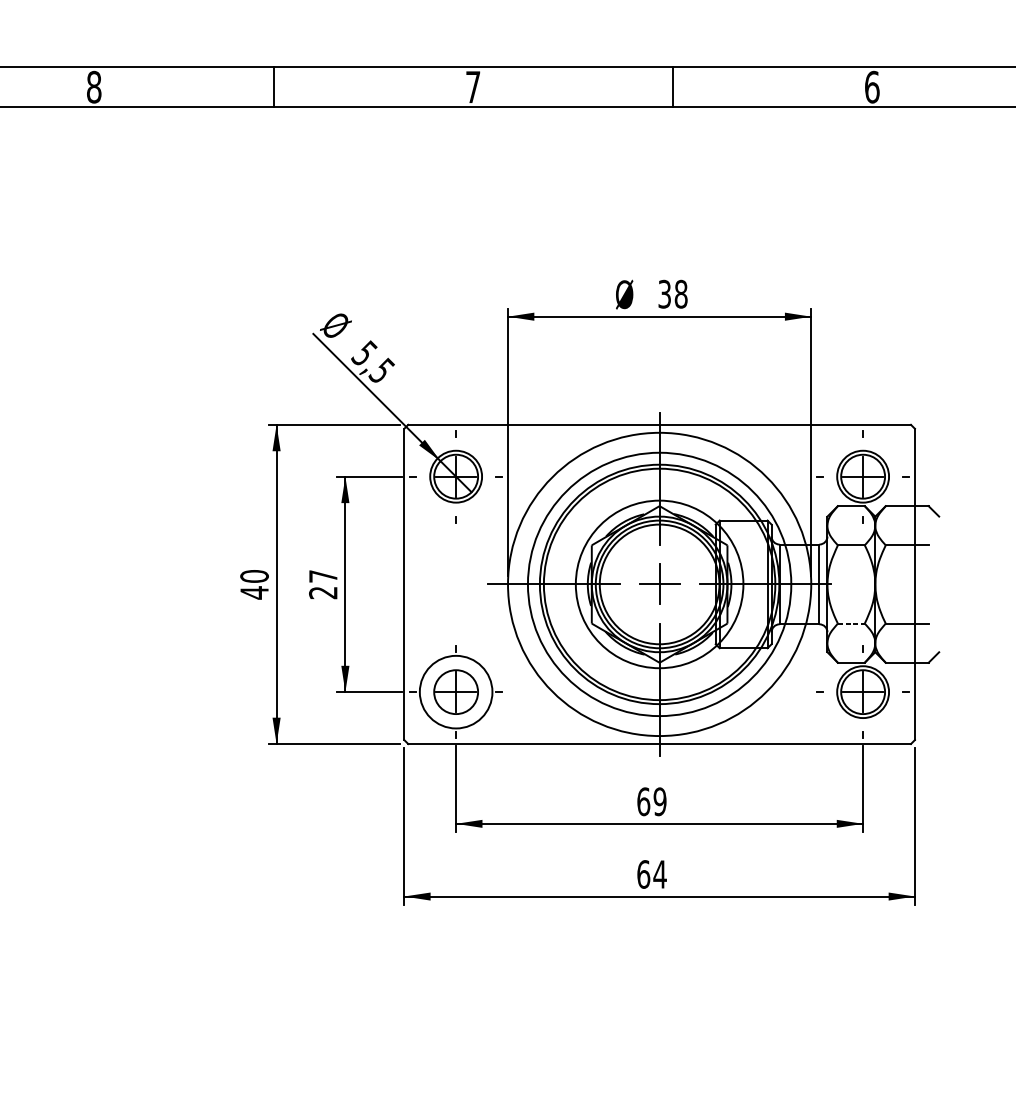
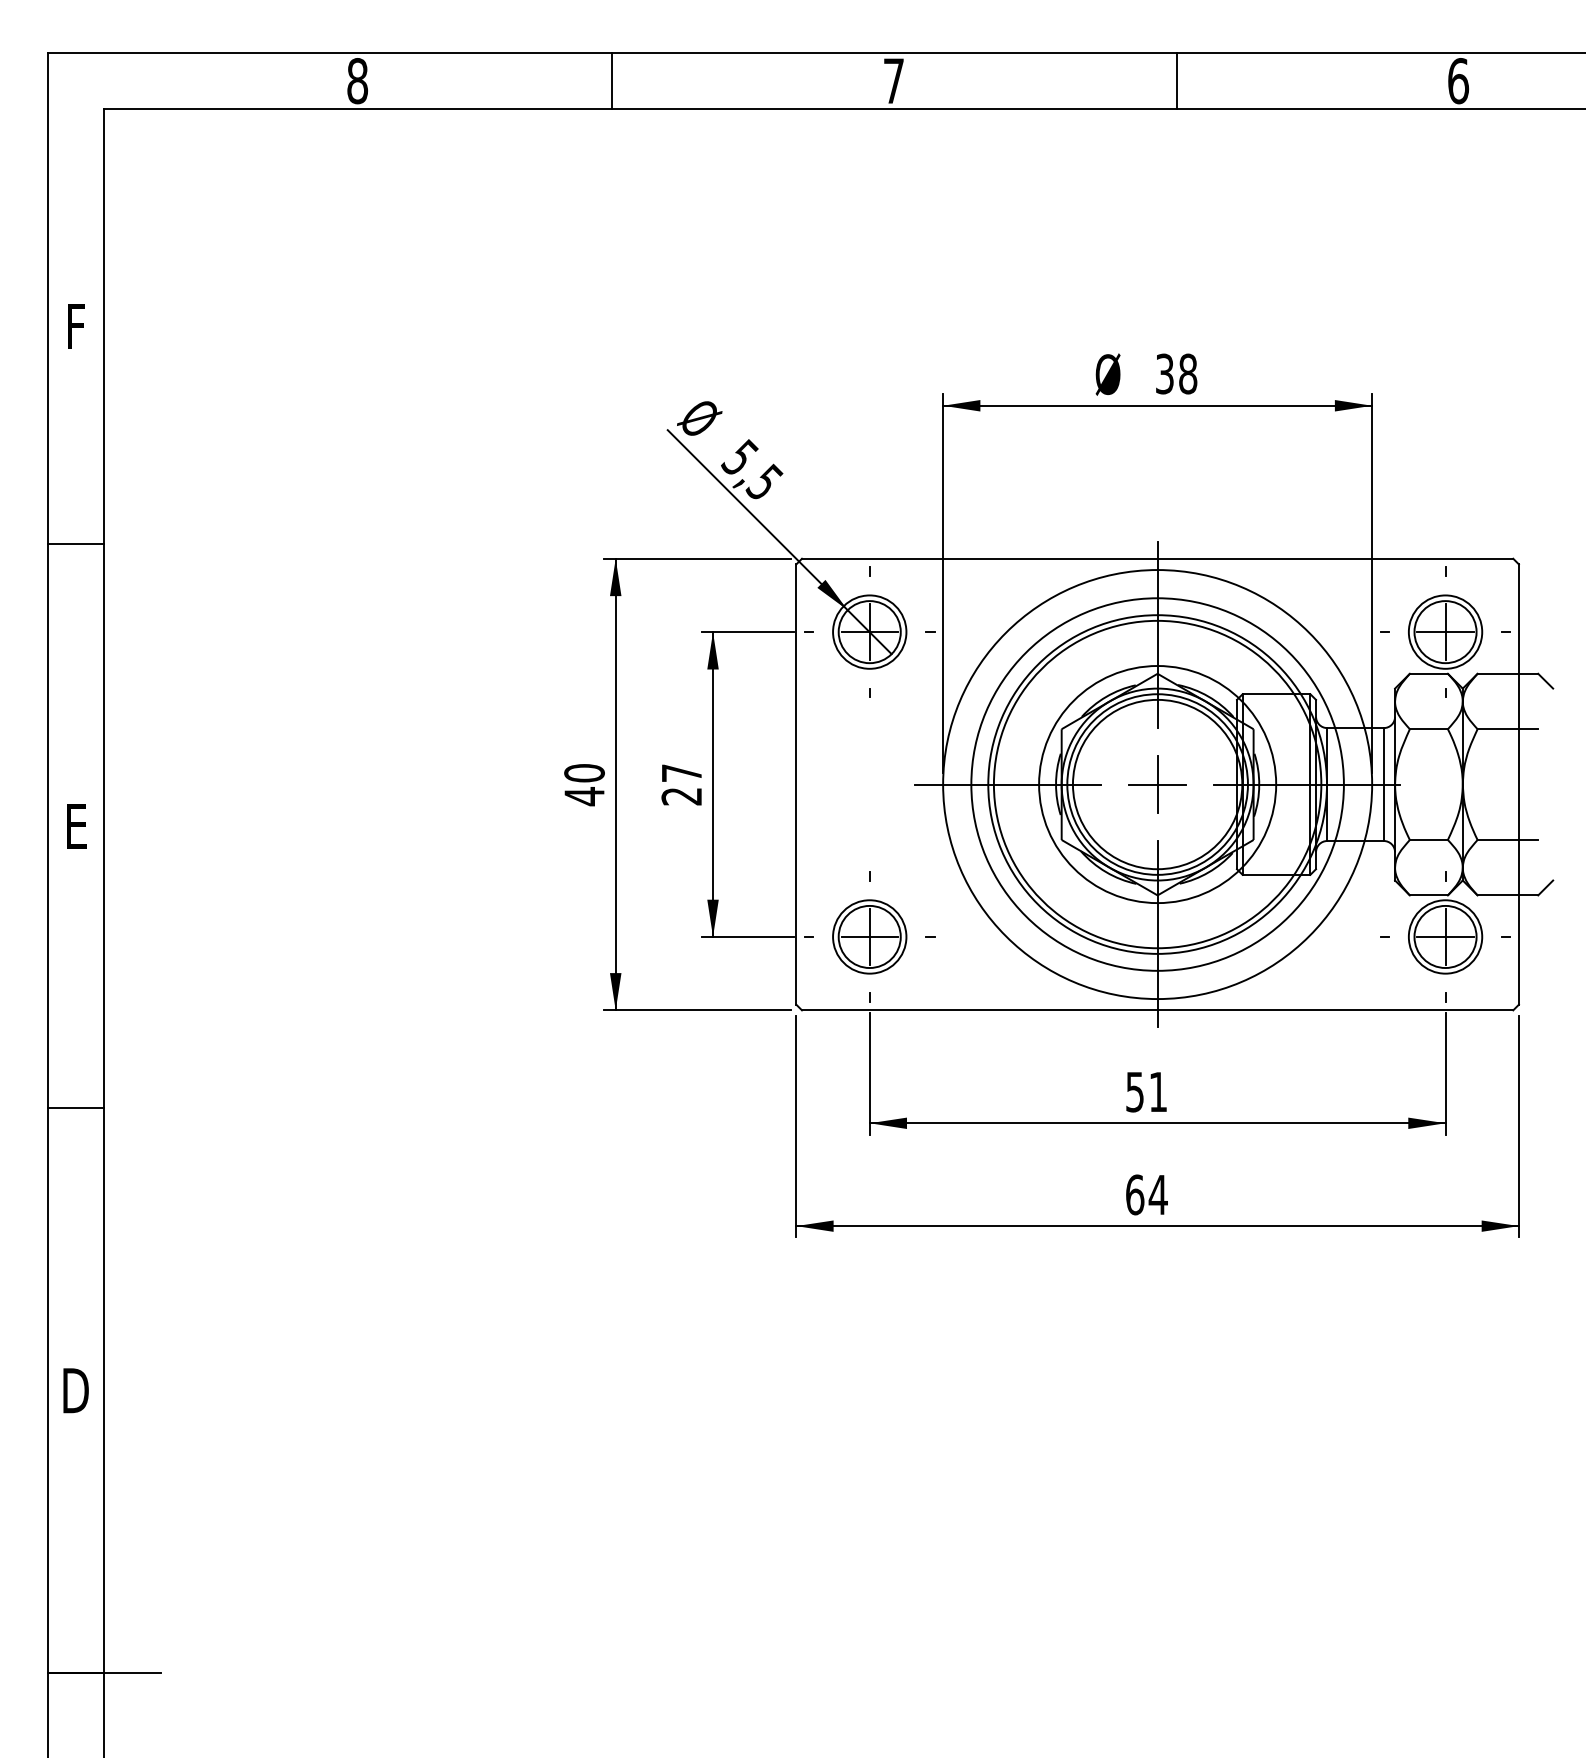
line: (851, 623) -> (1429, 839), dashed -> solid
circle: (455, 691) -> (869, 936), size x0.71
text: (651, 801) -> (1146, 1091), 69 -> 51

